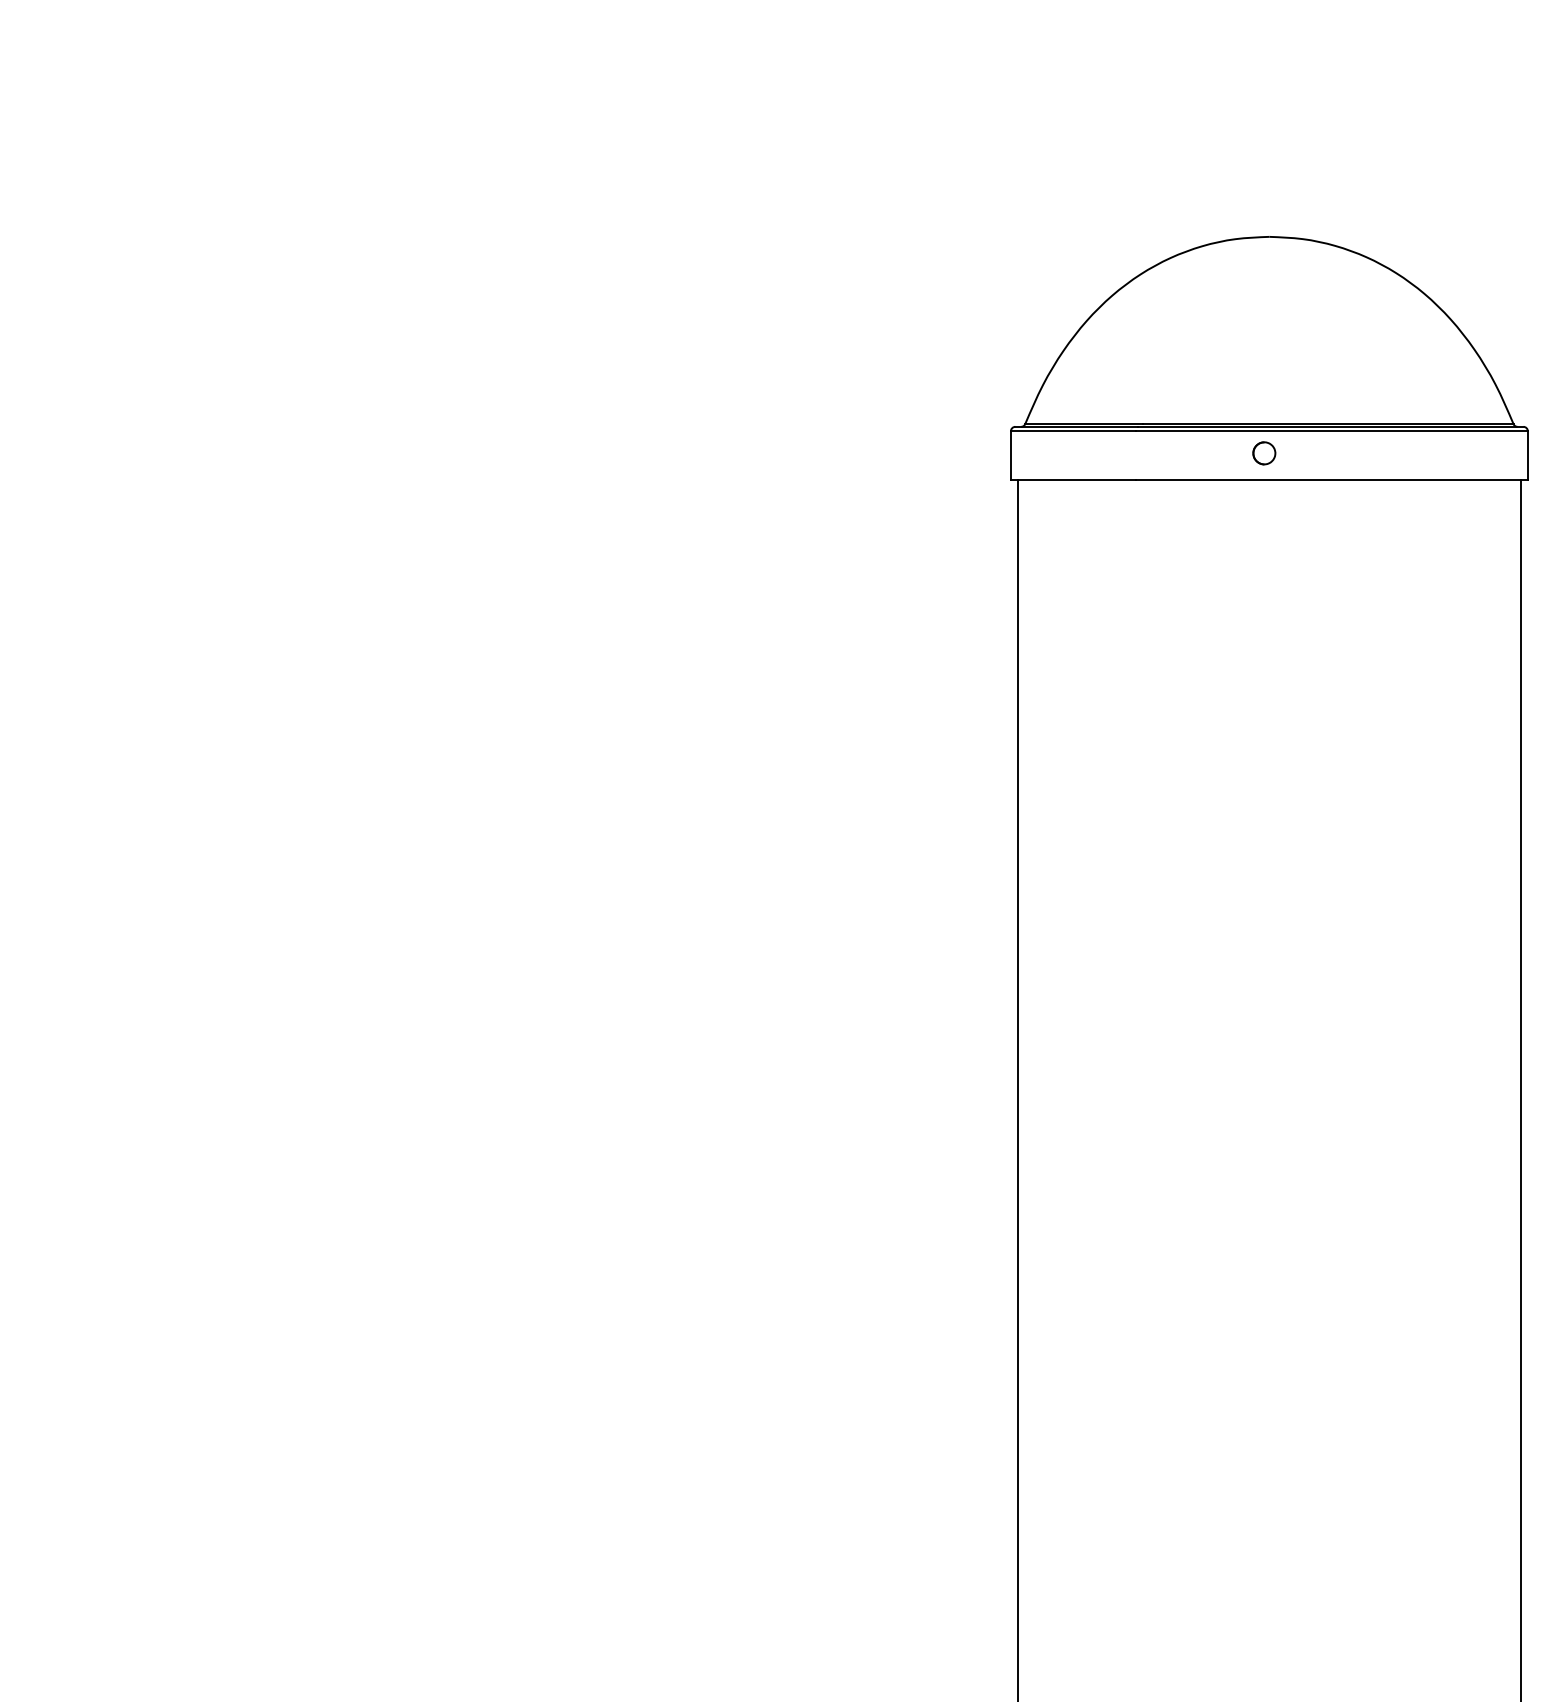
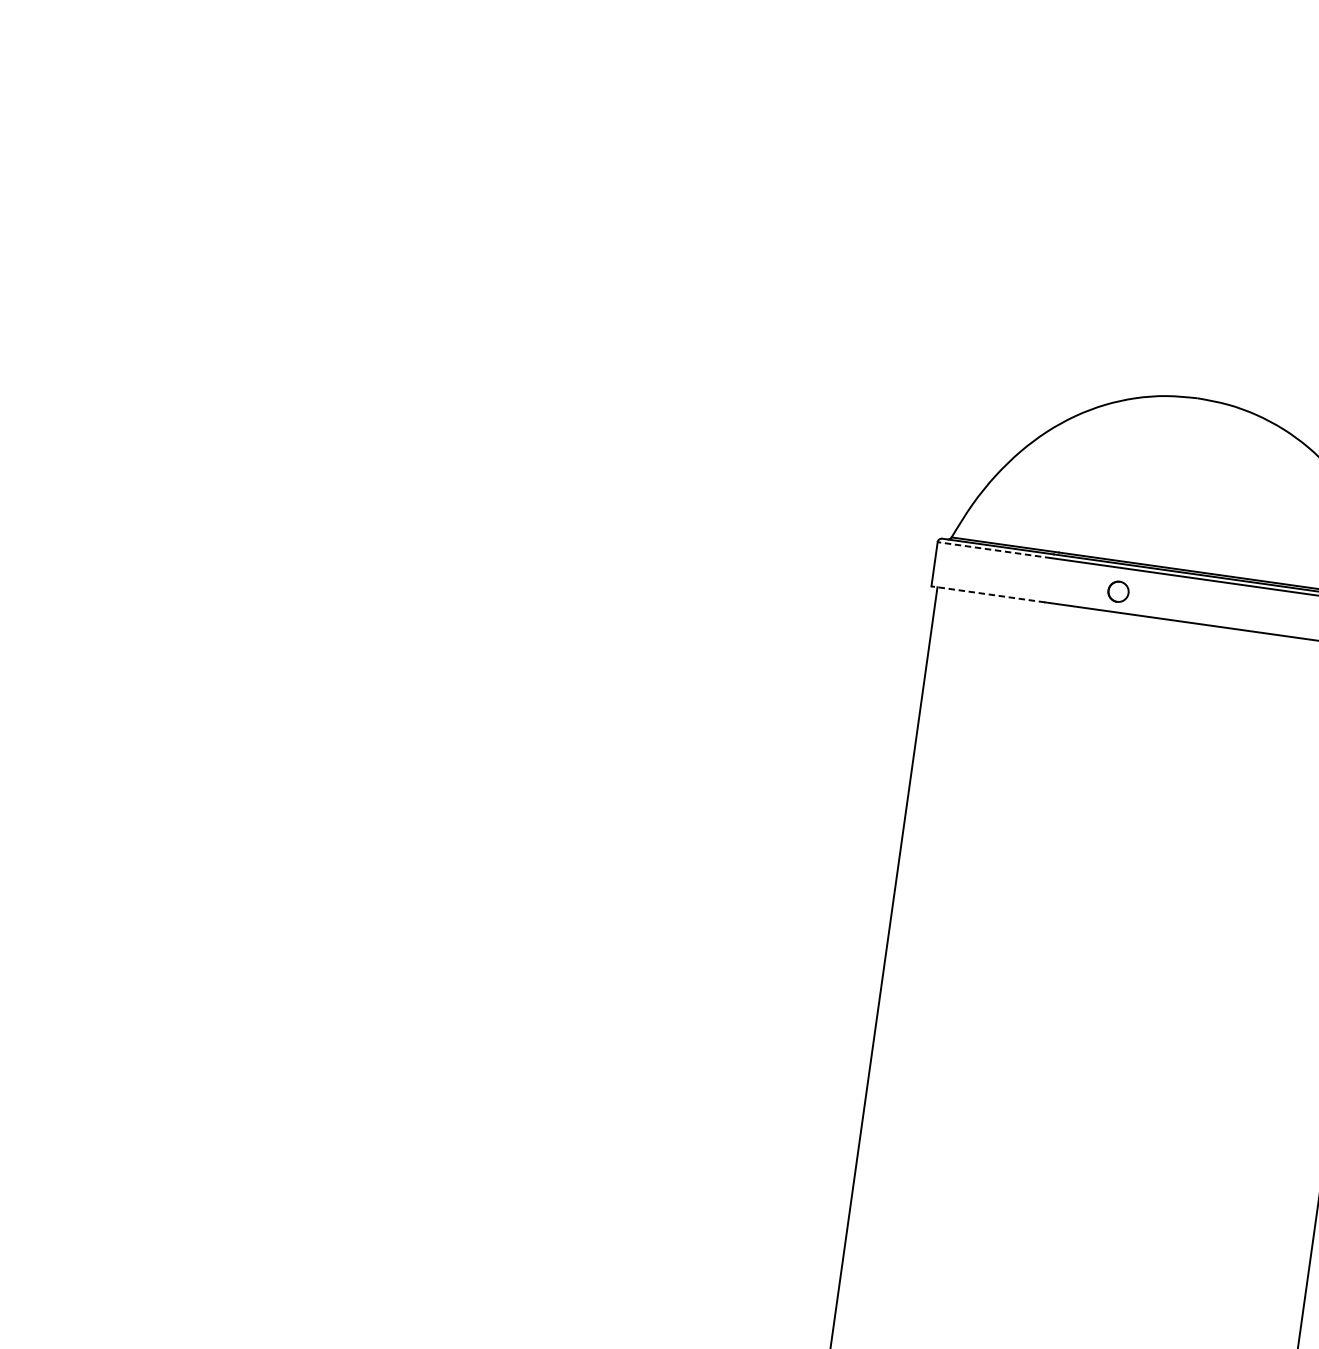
line: (1072, 431) -> (993, 550), solid -> dashed
part: (1264, 453) -> (1118, 591), moved
line: (1072, 479) -> (987, 593), solid -> dashed

